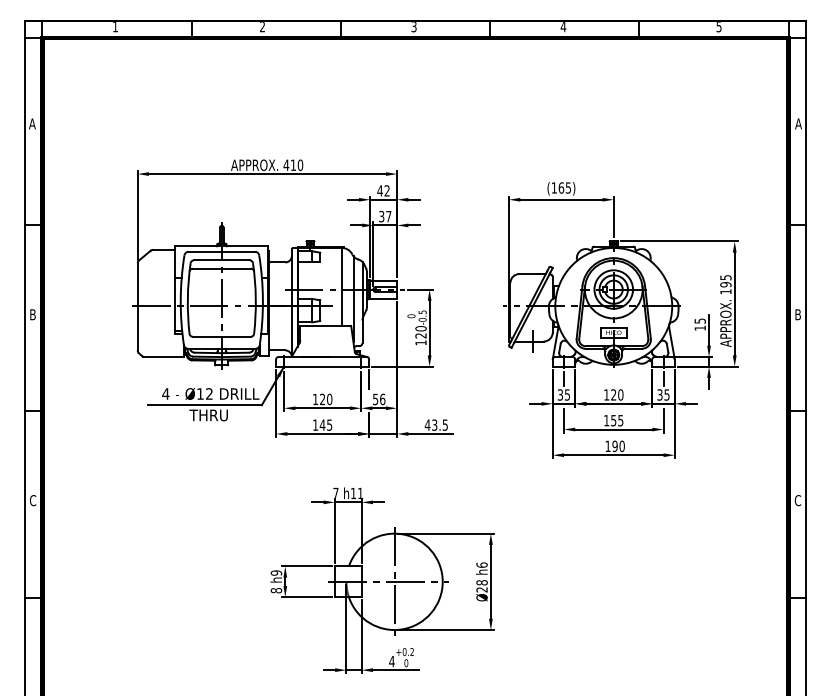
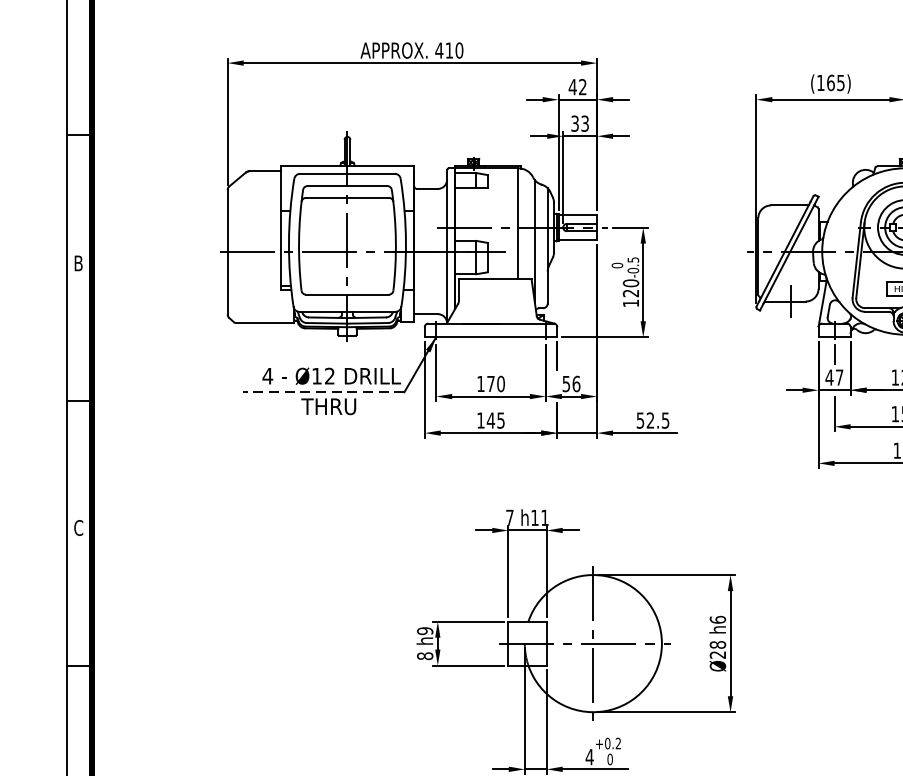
text: (388, 216) -> (584, 123), 37 -> 33
text: (563, 394) -> (833, 376), 35 -> 47
text: (322, 399) -> (490, 384), 120 -> 170
line: (205, 405) -> (324, 392), solid -> dashed
text: (430, 424) -> (644, 419), 43.5 -> 52.5

